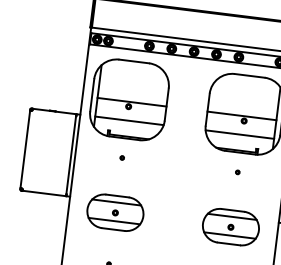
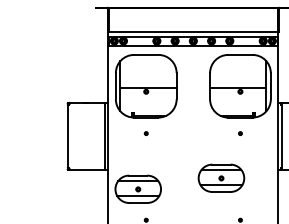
line: (129, 121) -> (148, 103), removed
line: (239, 135) -> (238, 103), removed
part: (114, 211) -> (137, 188), moved
part: (231, 226) -> (221, 177), moved

